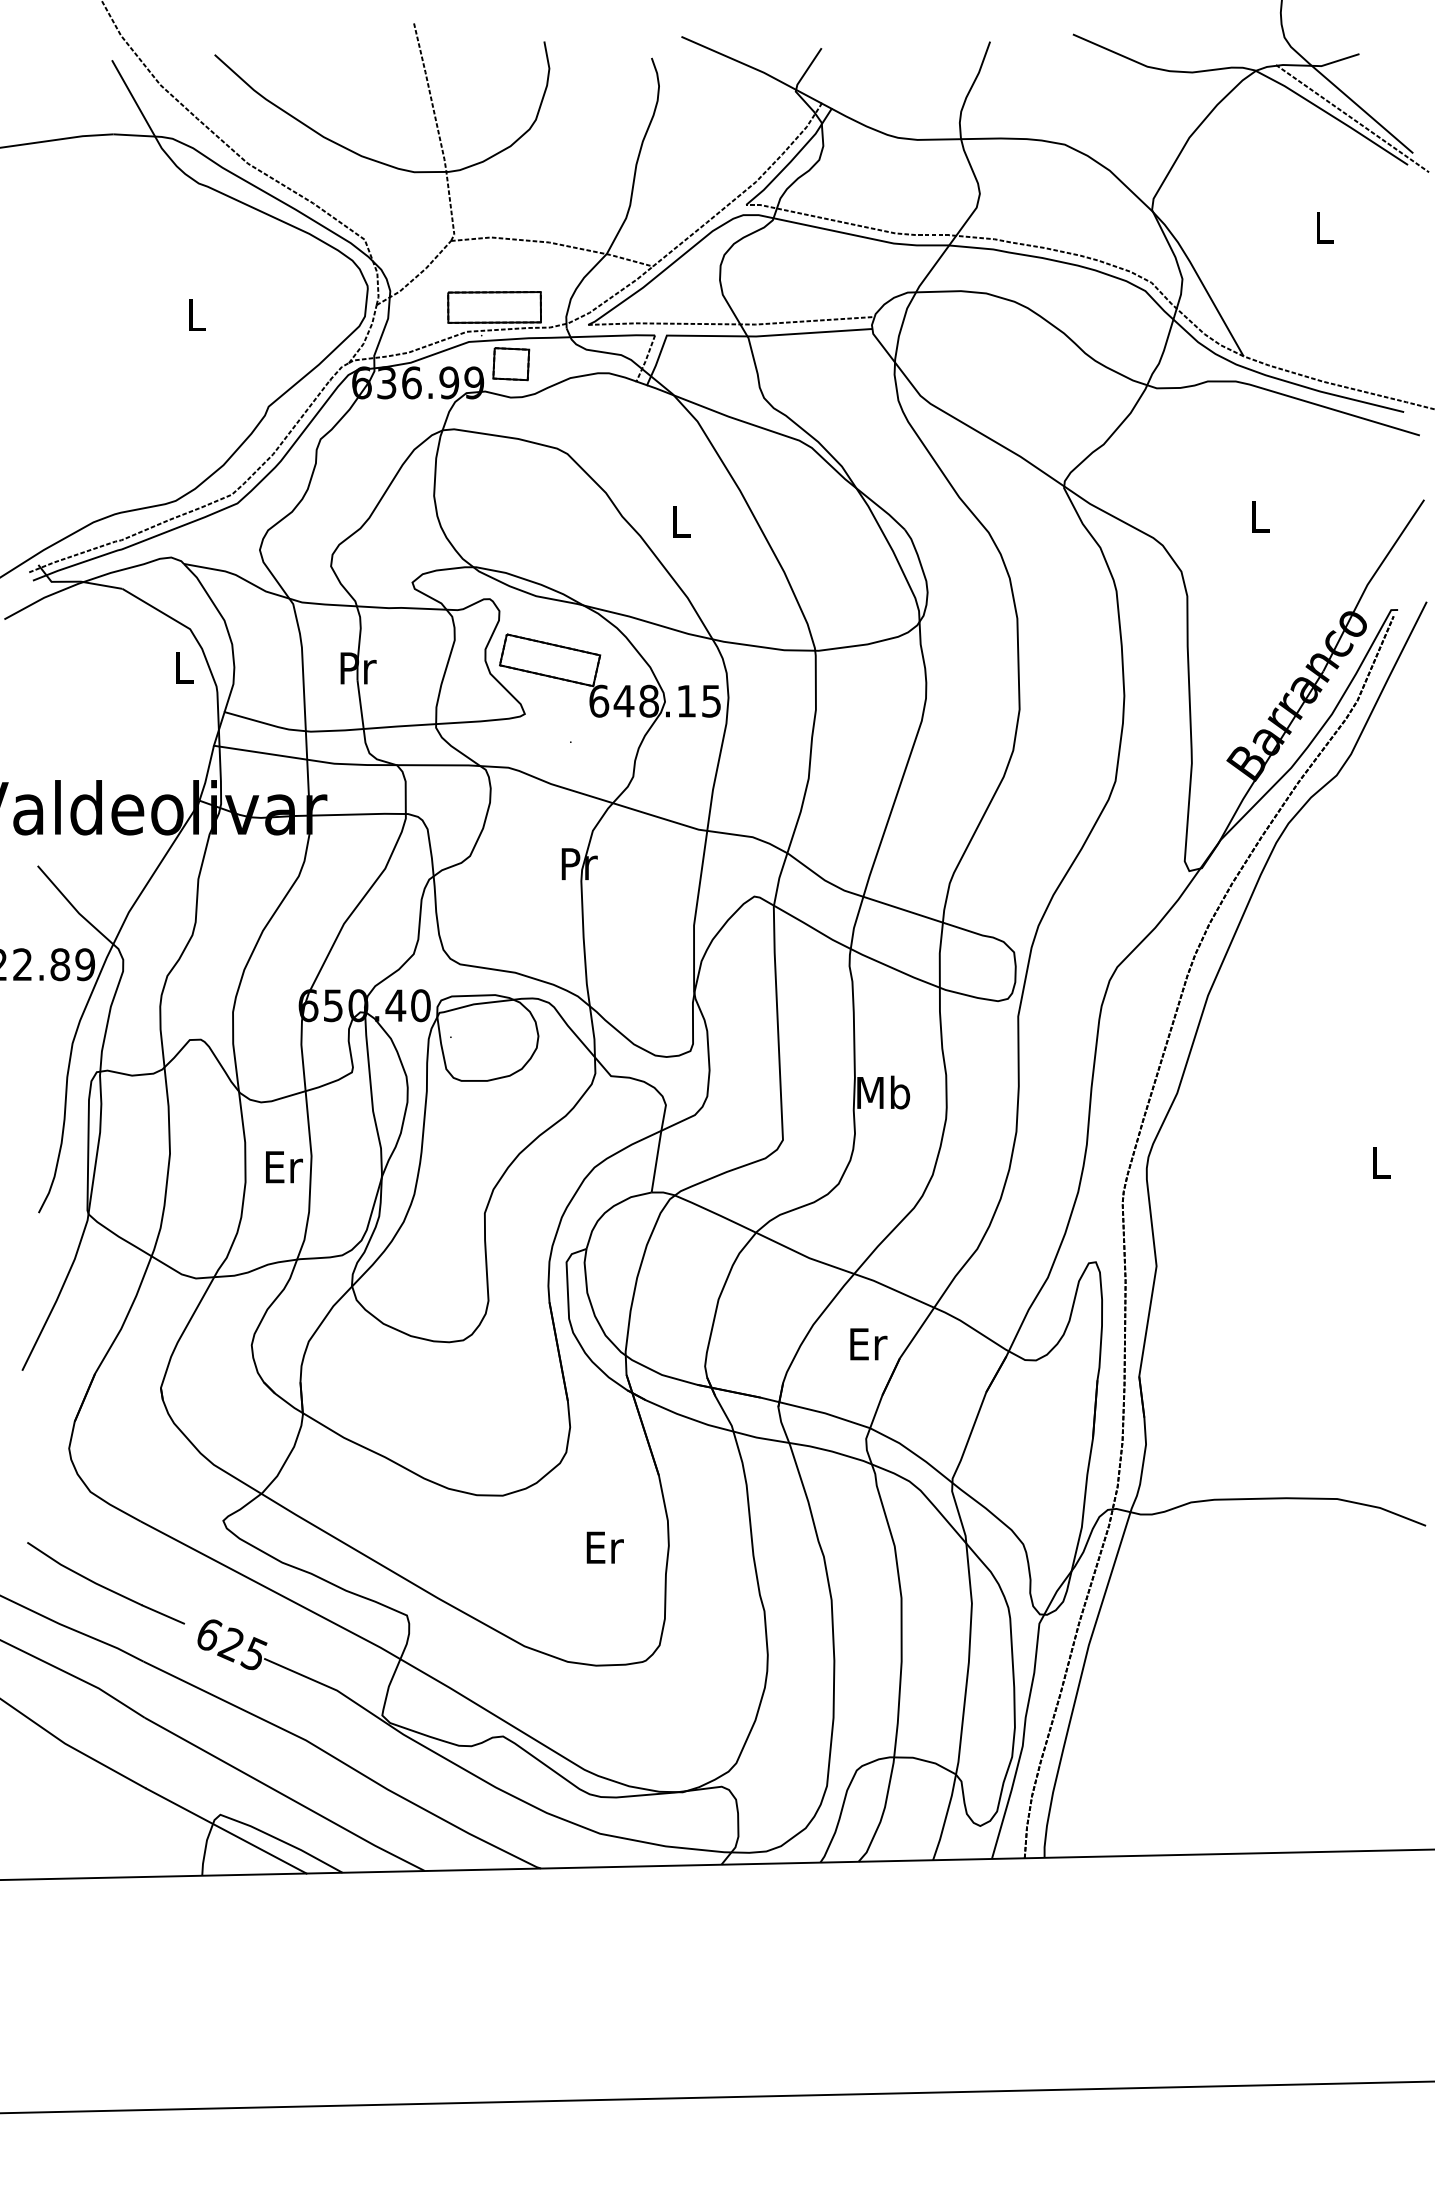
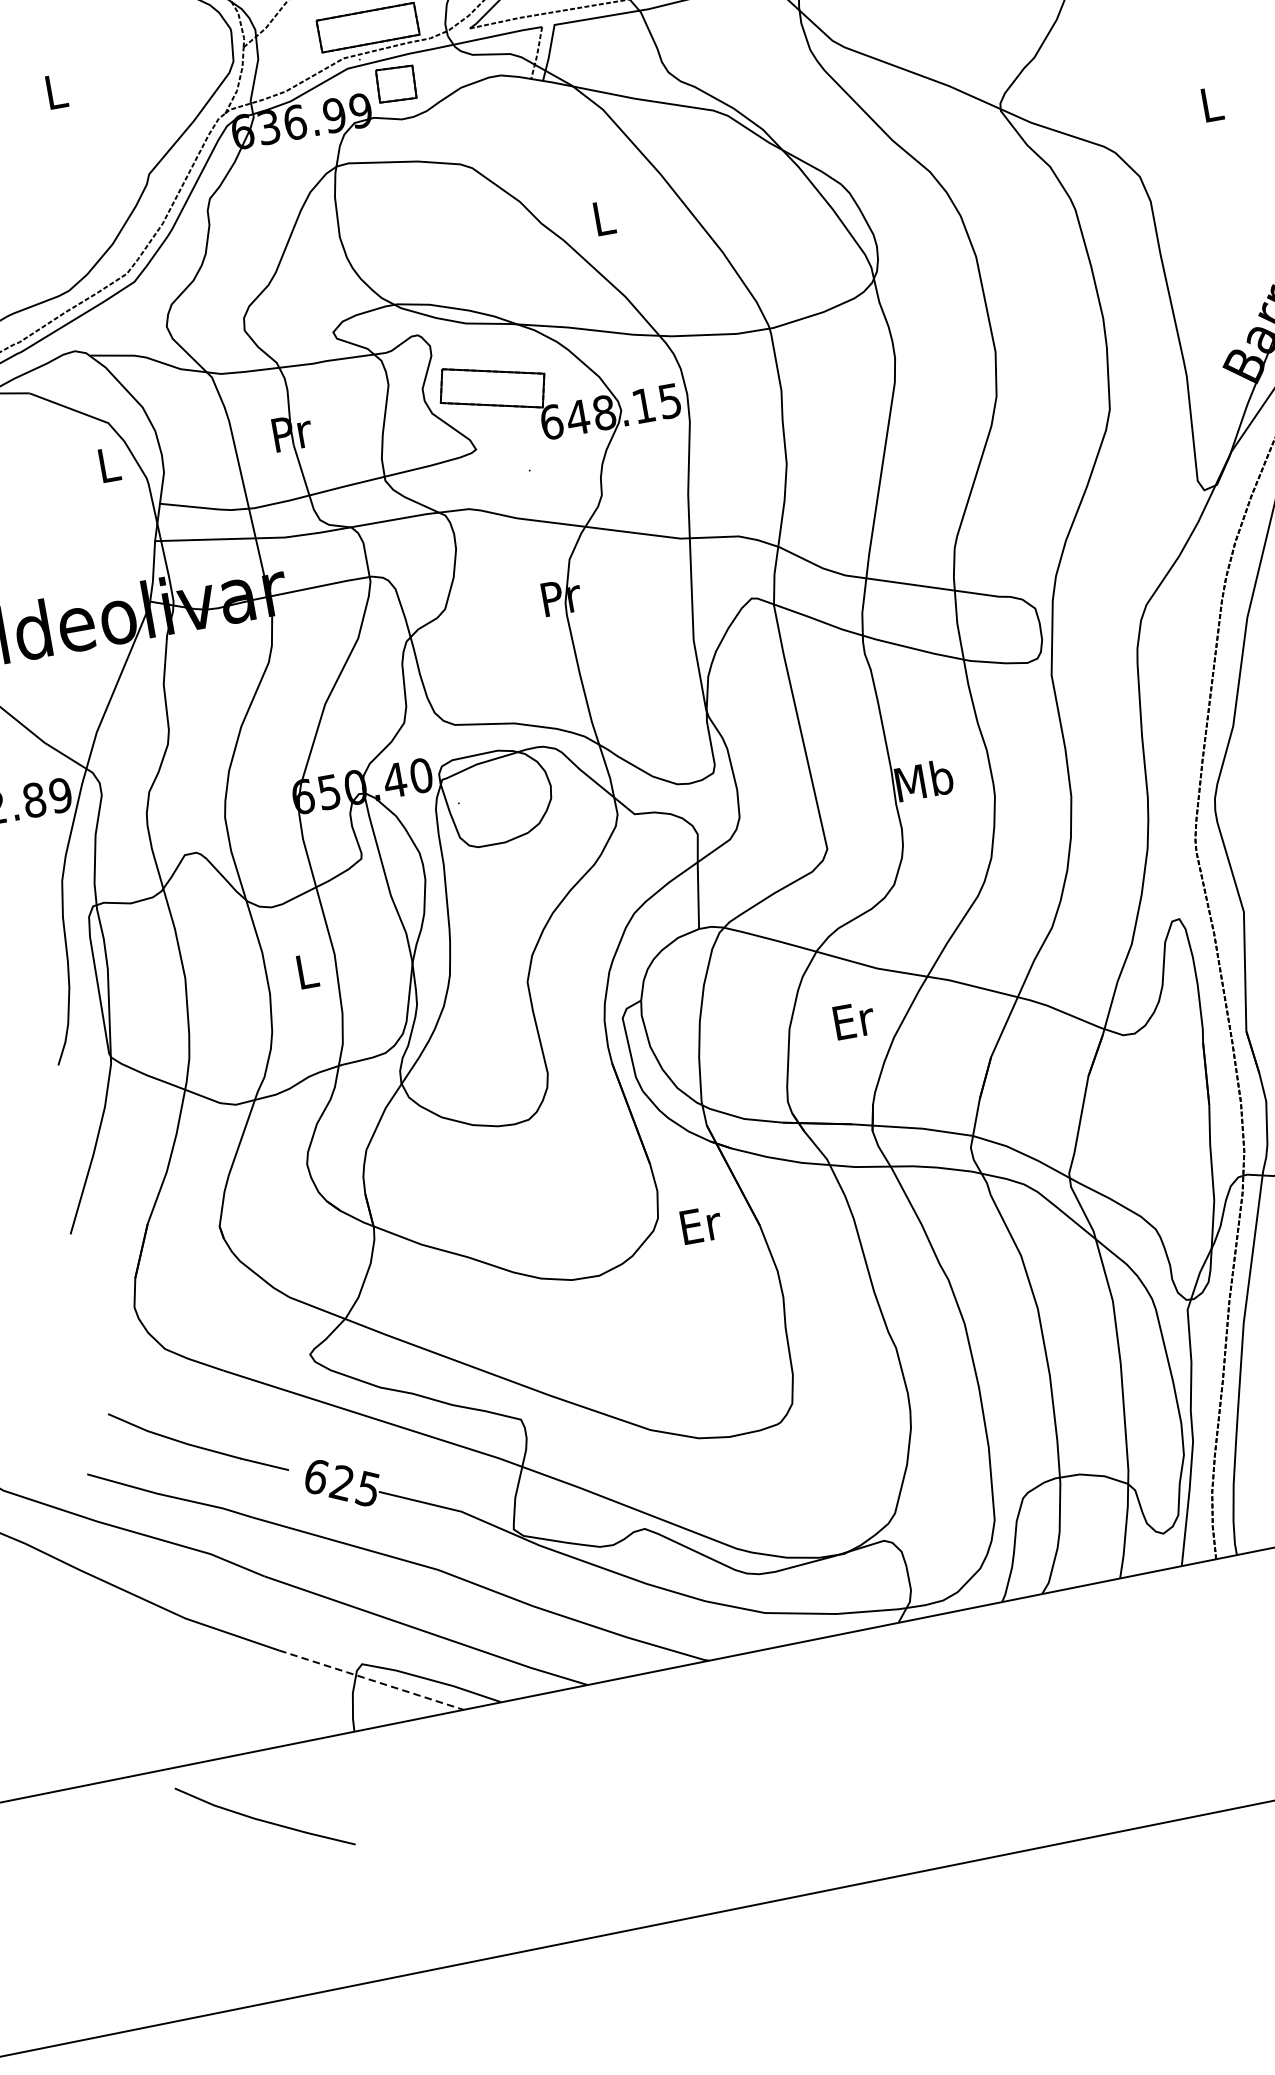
text: (284, 1167) -> (308, 971), Er -> L
text: (868, 1344) -> (854, 1020), moved
text: (604, 1547) -> (700, 1224), moved
line: (226, 1831) -> (371, 1680), solid -> dashed
part: (105, 1939) -> (264, 1816), added

